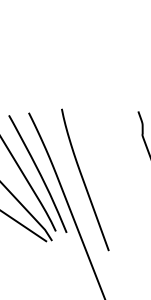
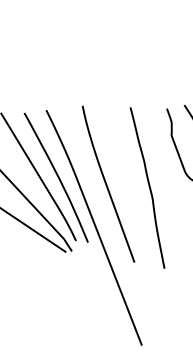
curve: (121, 182) -> (148, 186), added

